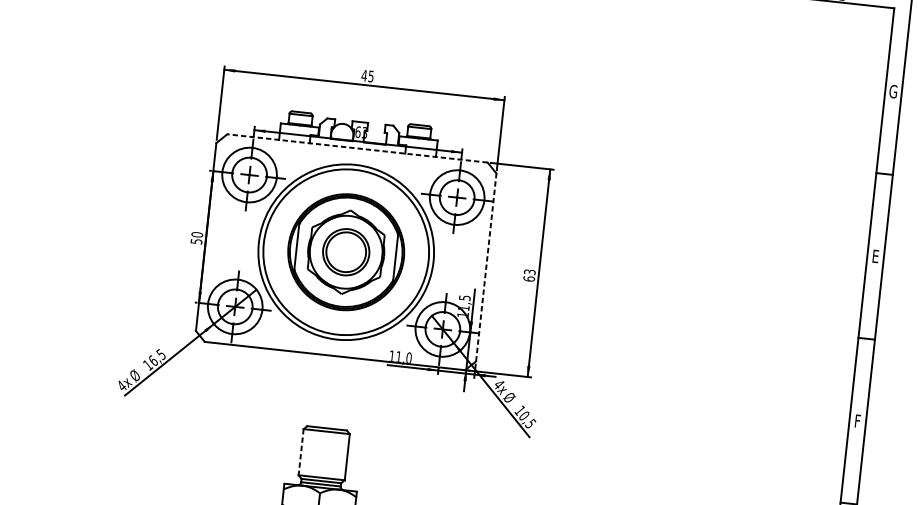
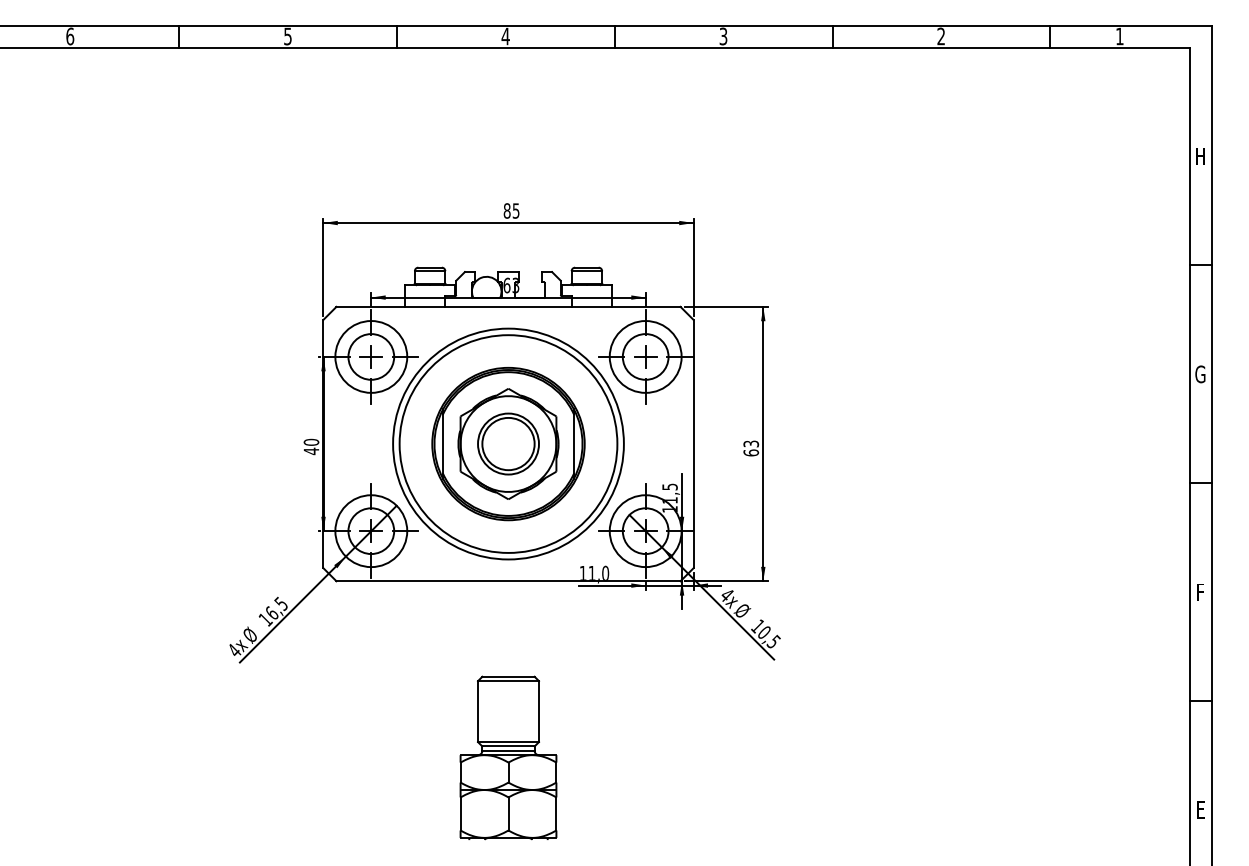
text: (363, 75) -> (506, 210), 45 -> 85
text: (893, 91) -> (1200, 156), G -> H
line: (357, 148) -> (508, 306), dashed -> solid
text: (196, 241) -> (311, 451), 50 -> 40
text: (875, 256) -> (1200, 374), E -> G
line: (486, 267) -> (693, 443), dashed -> solid
line: (301, 452) -> (478, 712), dashed -> solid

